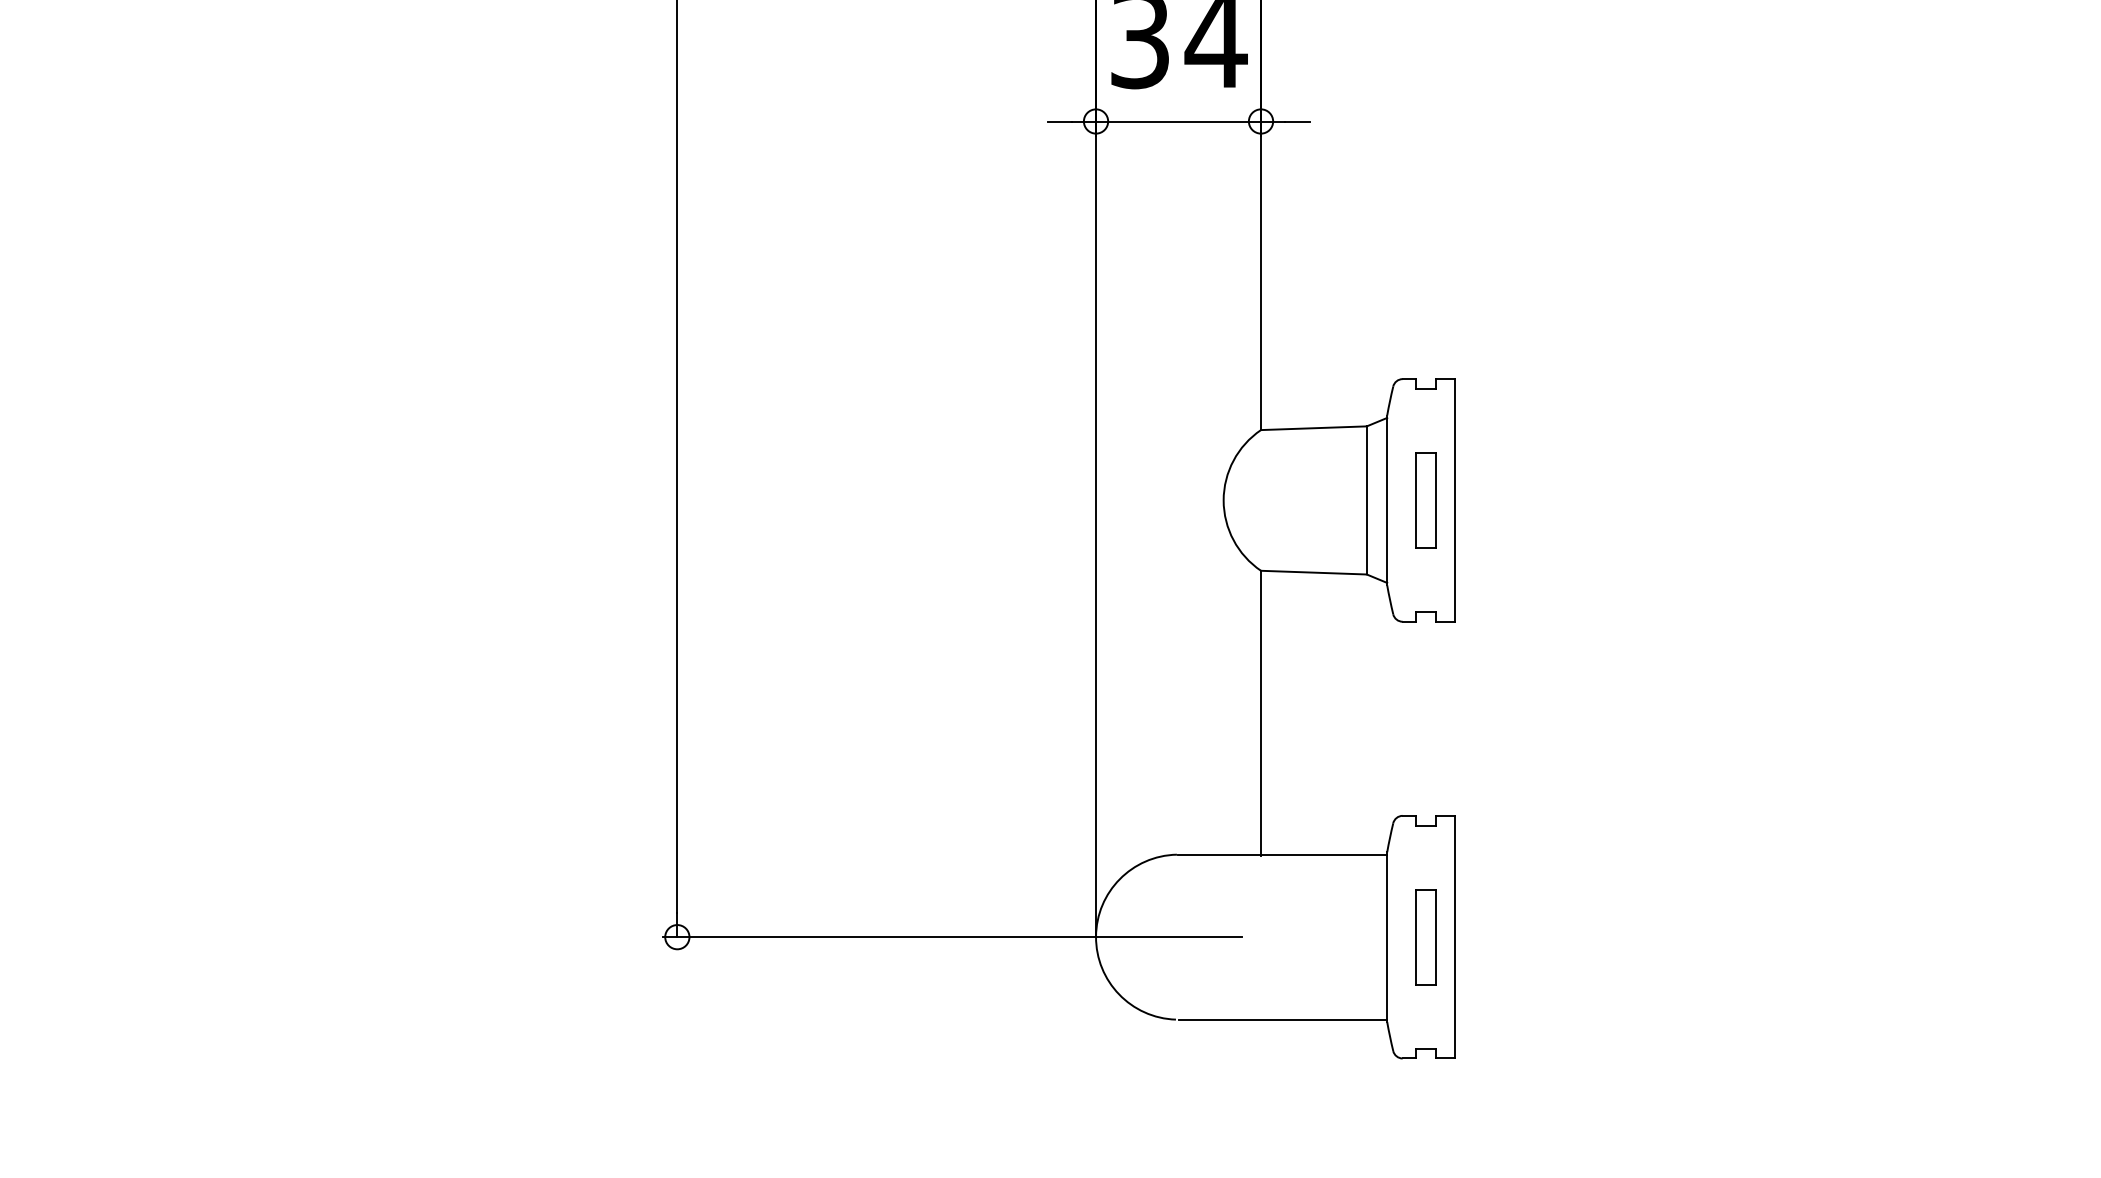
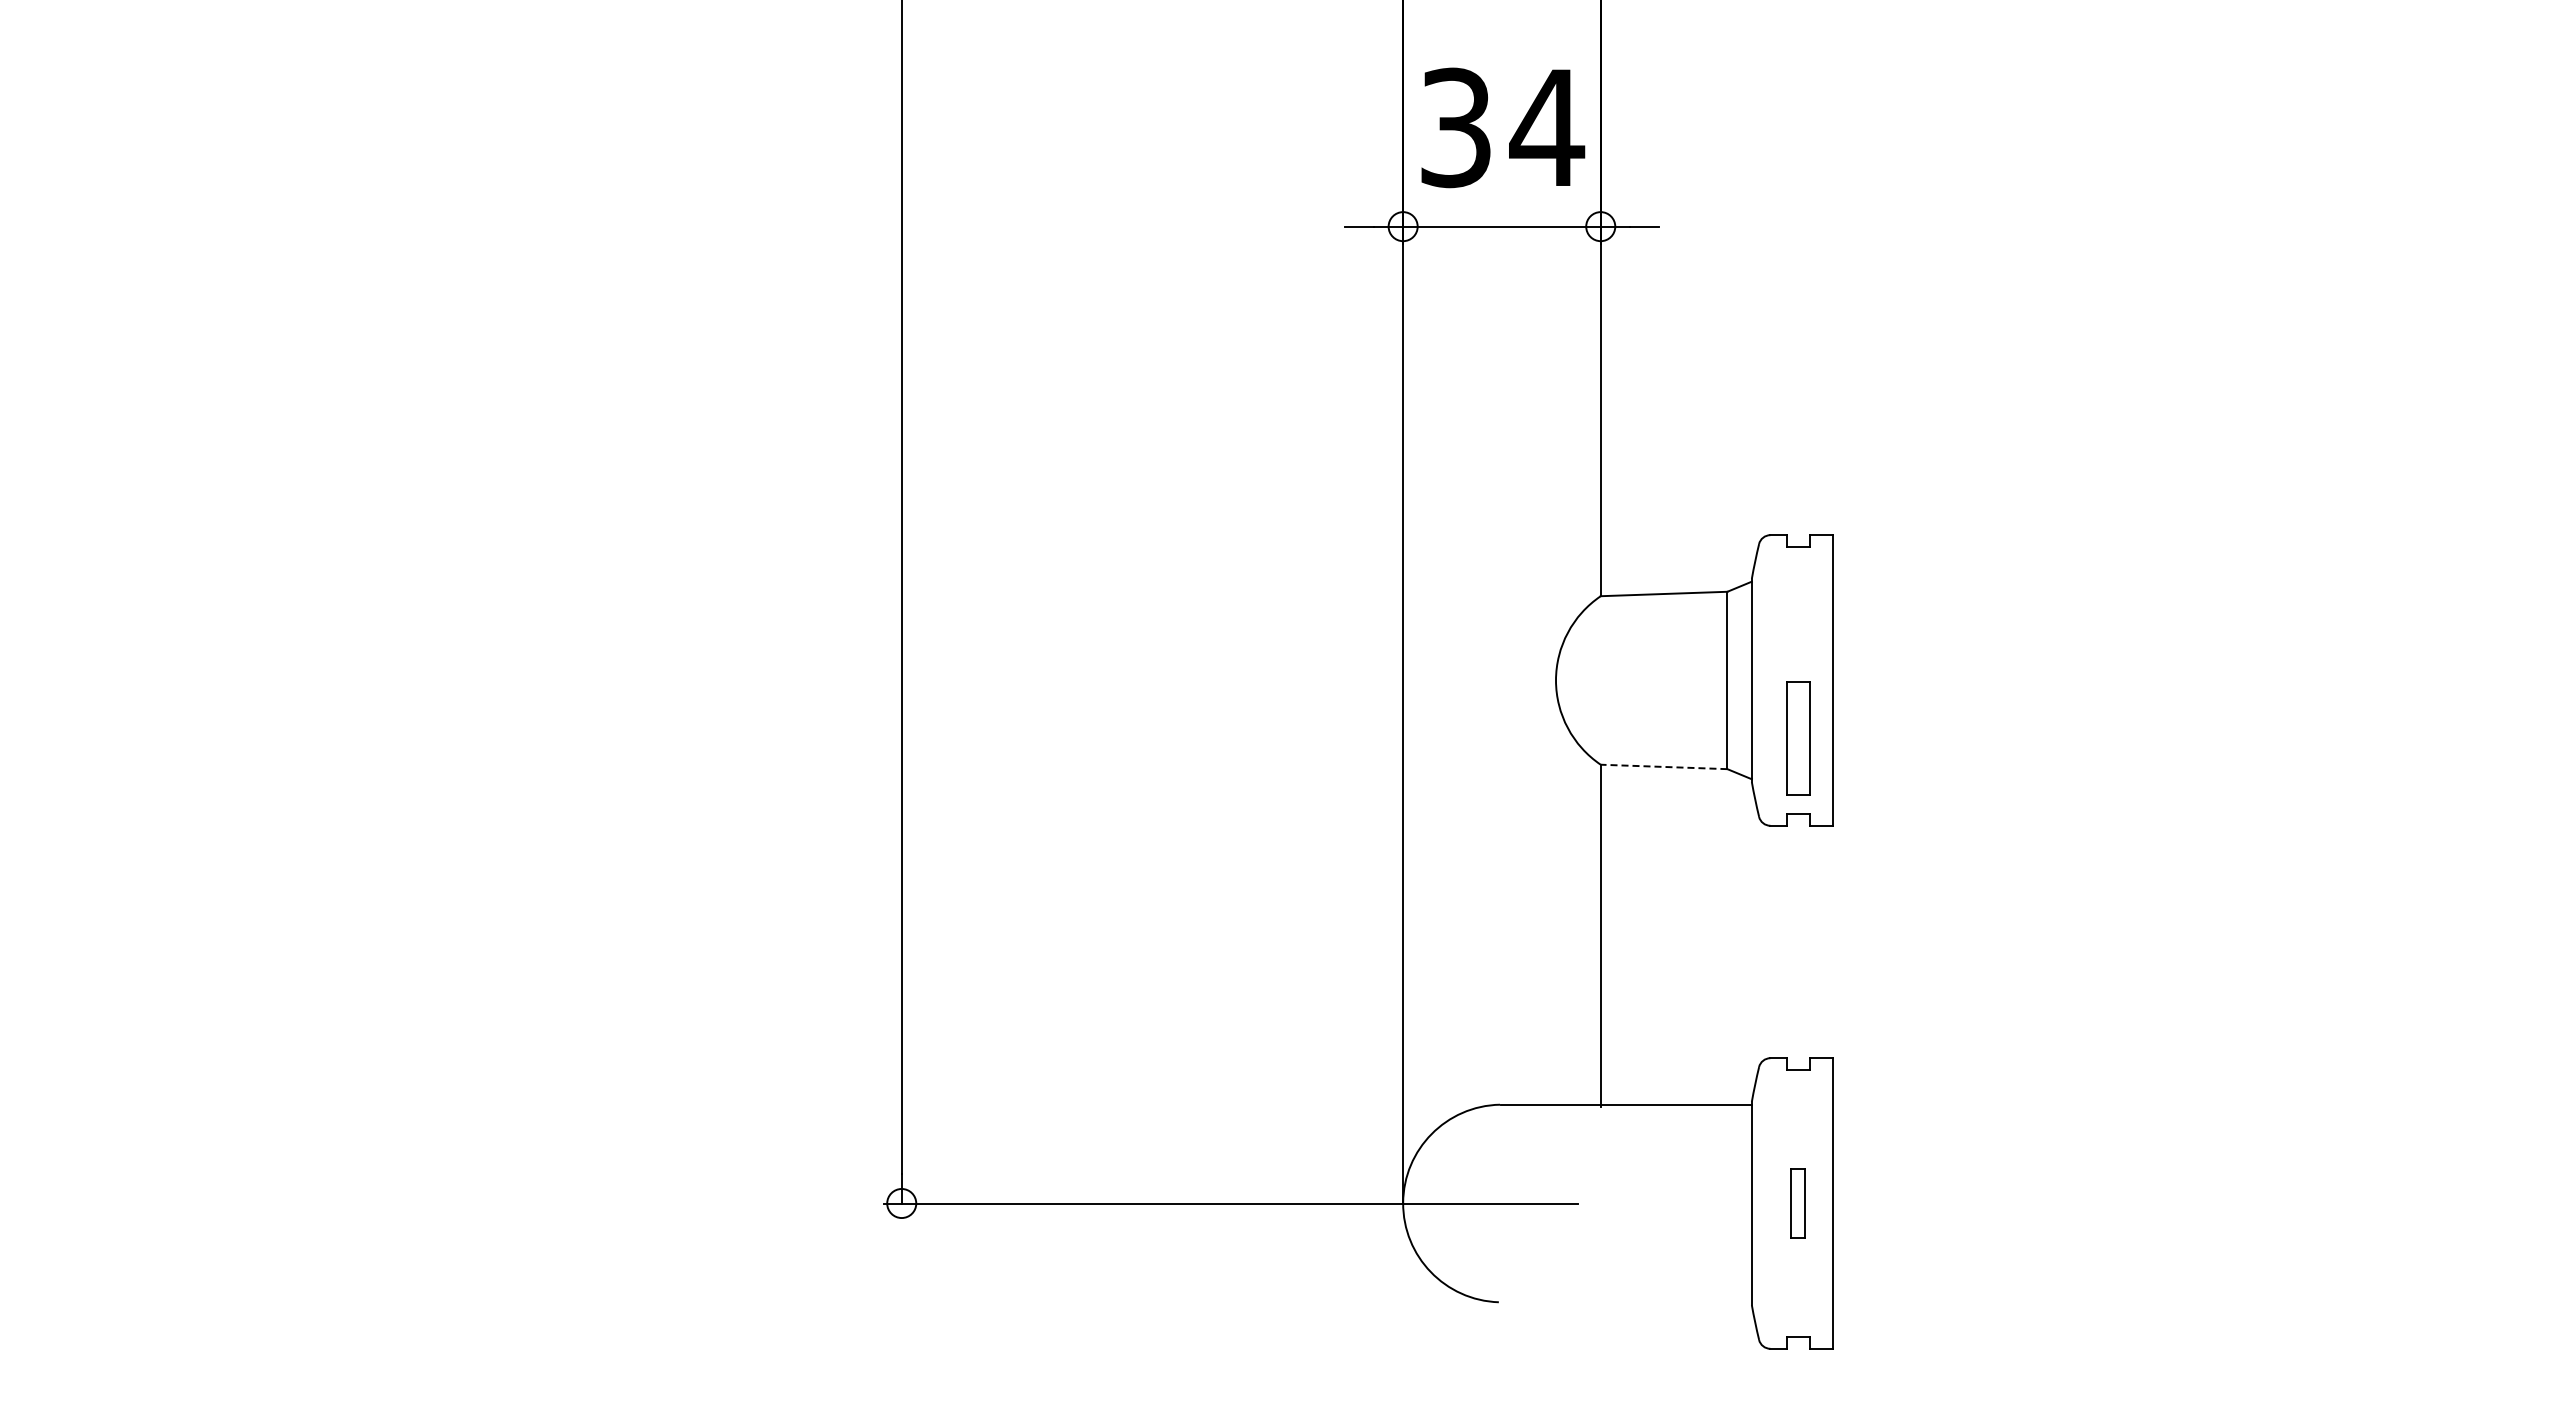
part: (1426, 500) -> (1798, 738), moved
line: (1313, 572) -> (1663, 766), solid -> dashed
part: (1426, 937) -> (1798, 1203), size x0.6
line: (1282, 1019) -> (1626, 1302), removed

